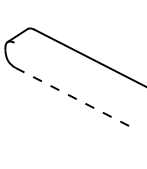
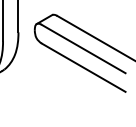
line: (72, 71) -> (83, 48), added
line: (74, 97) -> (84, 67), dashed -> solid

